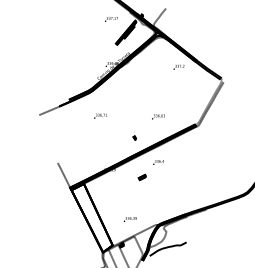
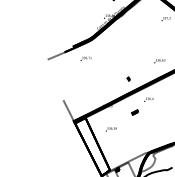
text: (100, 115) -> (86, 58), moved
text: (158, 116) -> (159, 60), moved
text: (129, 219) -> (110, 129), moved

